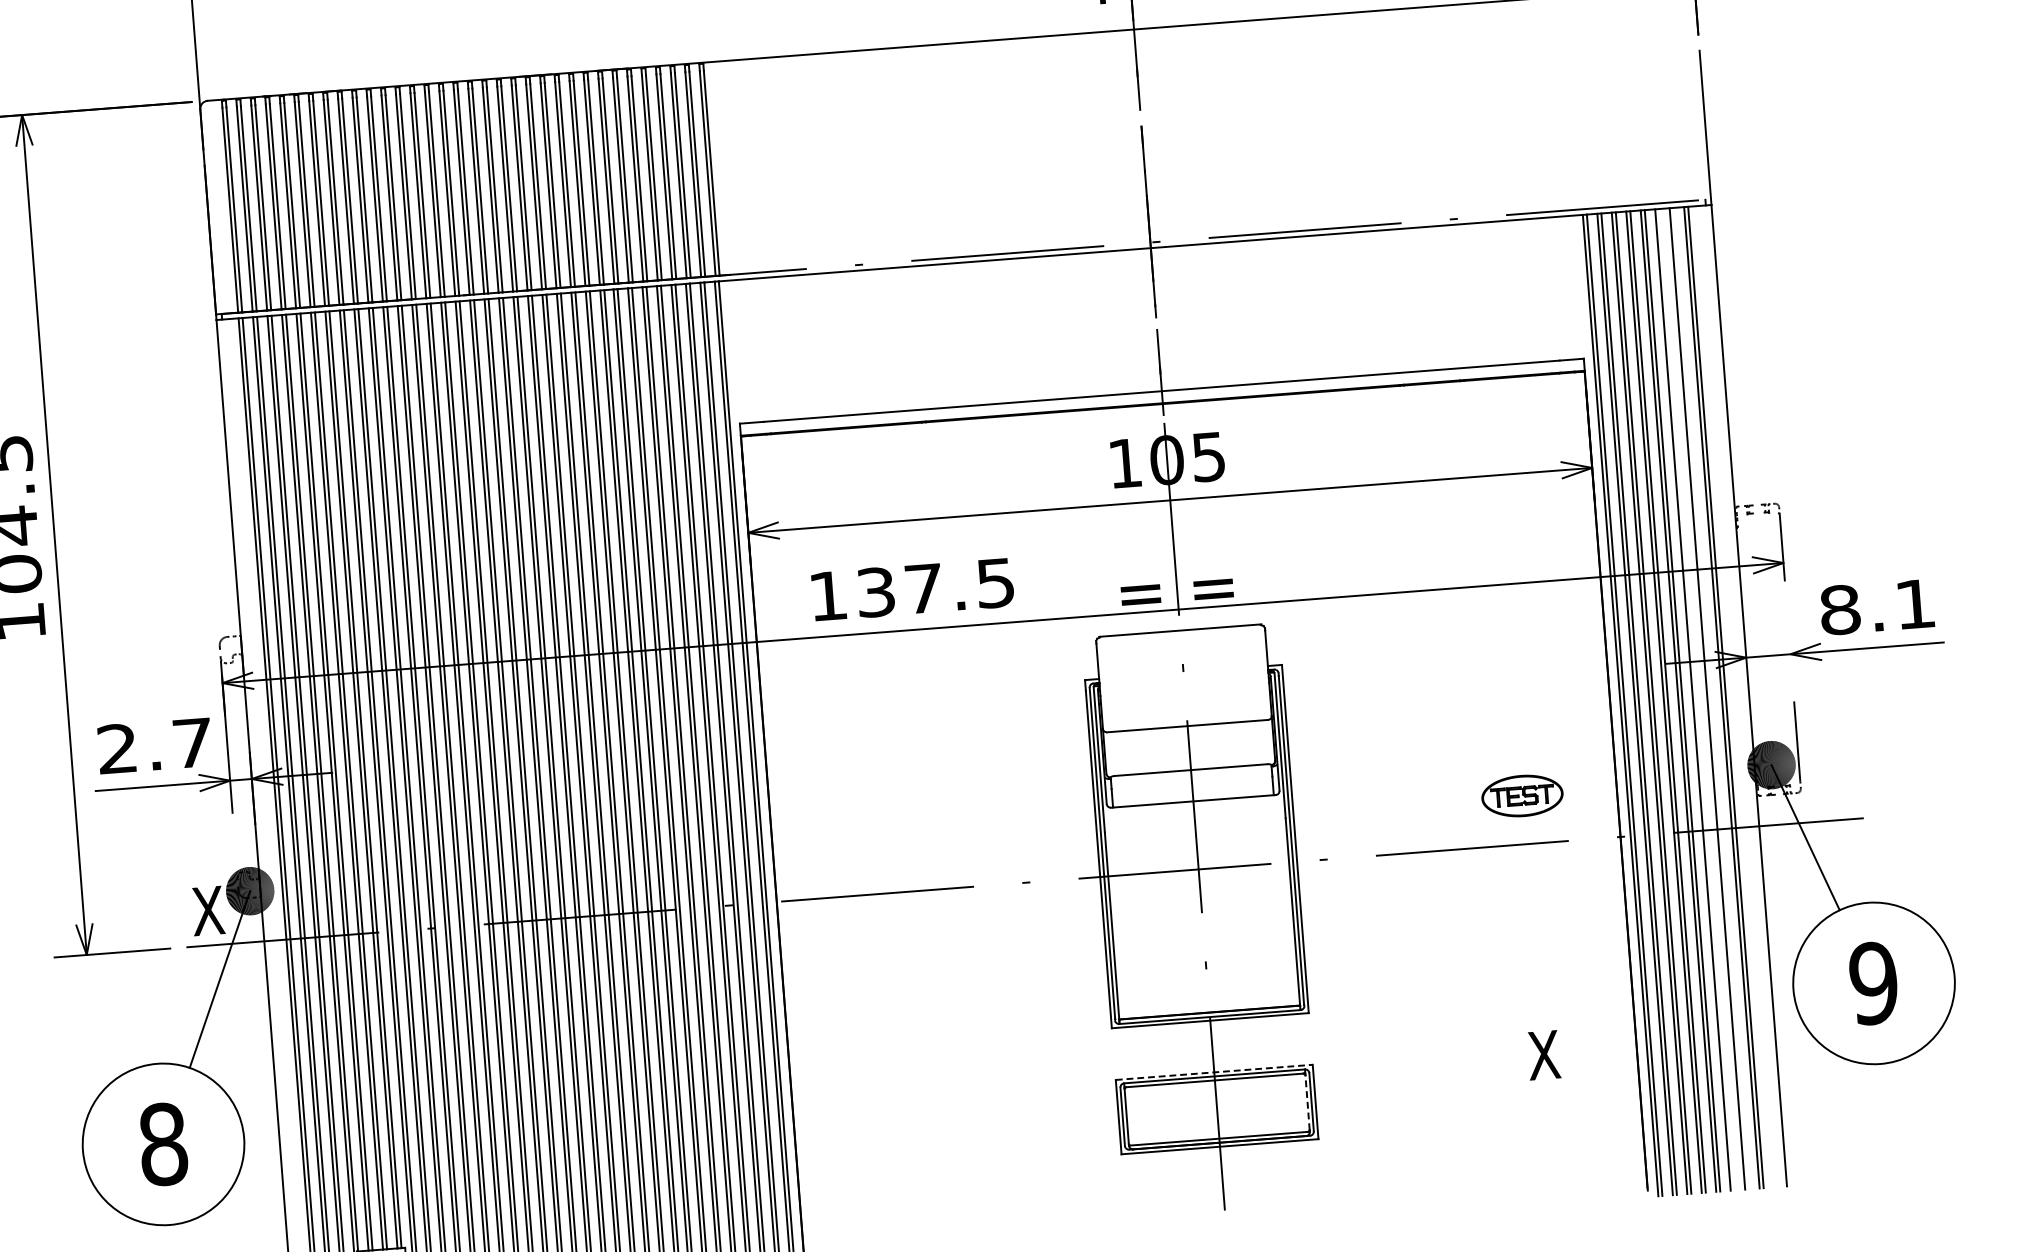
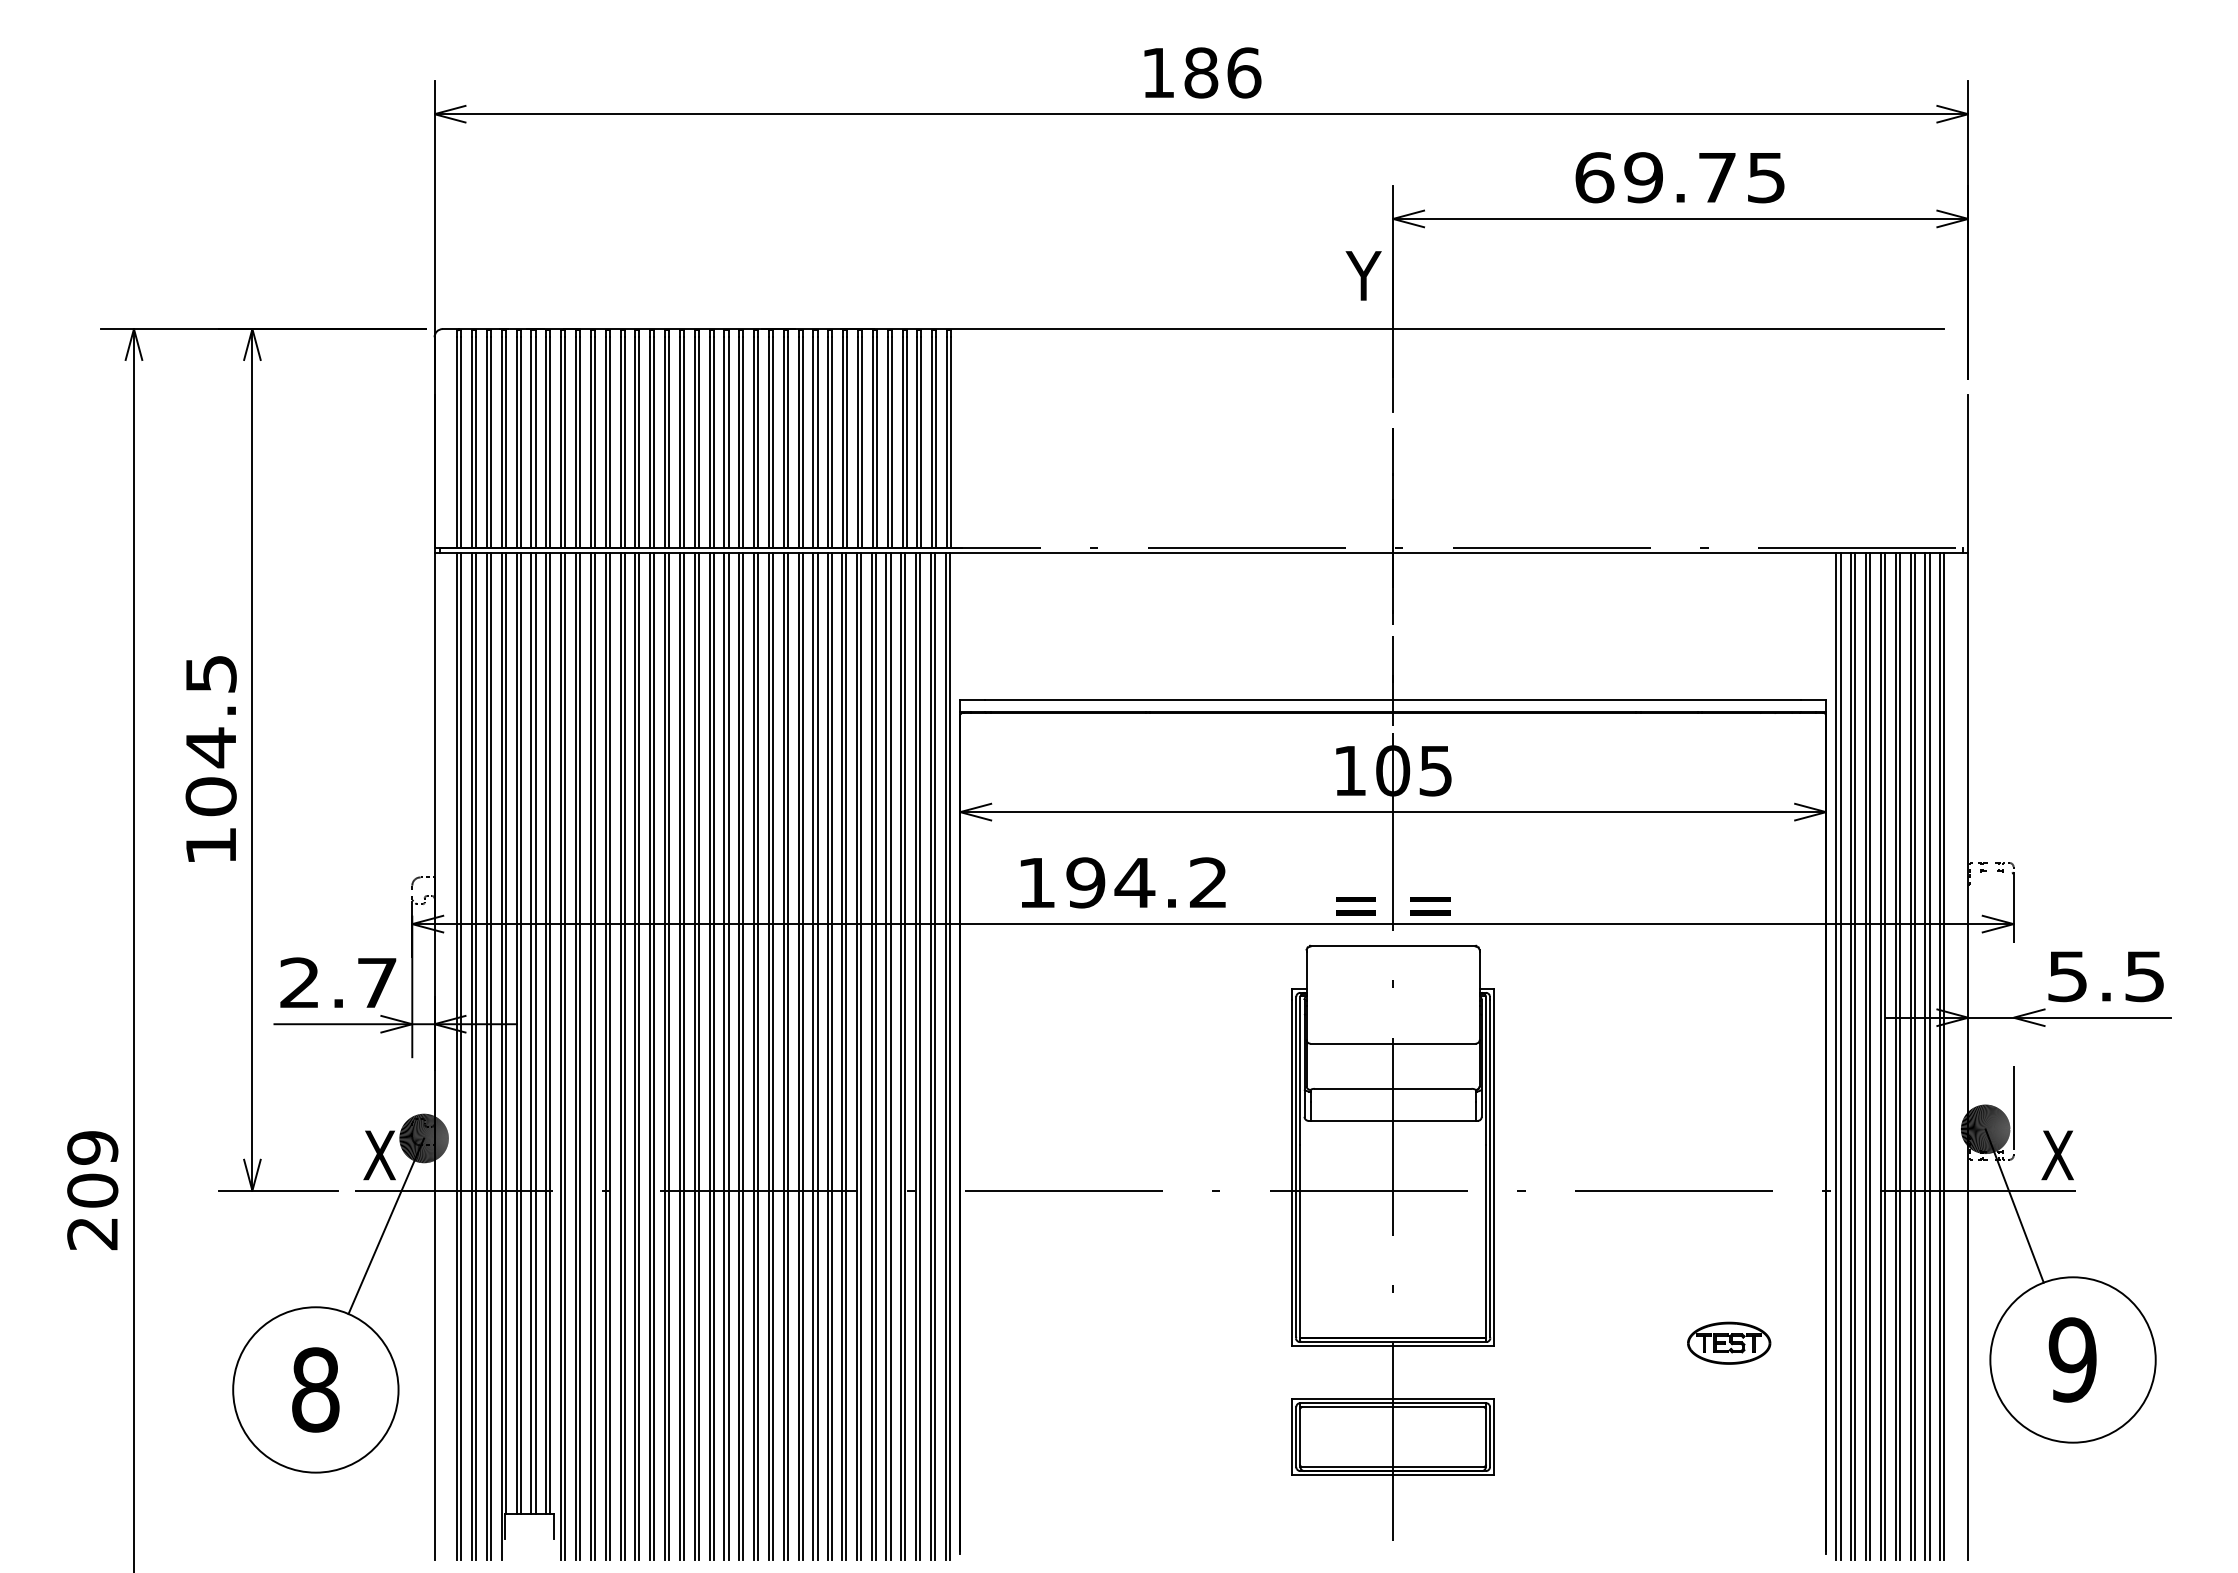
text: (935, 587) -> (1146, 882), 137.5 -> 194.2
text: (1876, 607) -> (2105, 976), 8.1 -> 5.5
line: (1711, 698) -> (1929, 1056), added
line: (1696, 699) -> (1914, 1056), added
part: (1522, 795) -> (1729, 1342), moved
text: (1543, 1055) -> (2057, 1155), moved
line: (1214, 1071) -> (1393, 1398), dashed -> solid
line: (1307, 1102) -> (1485, 1436), dashed -> solid

